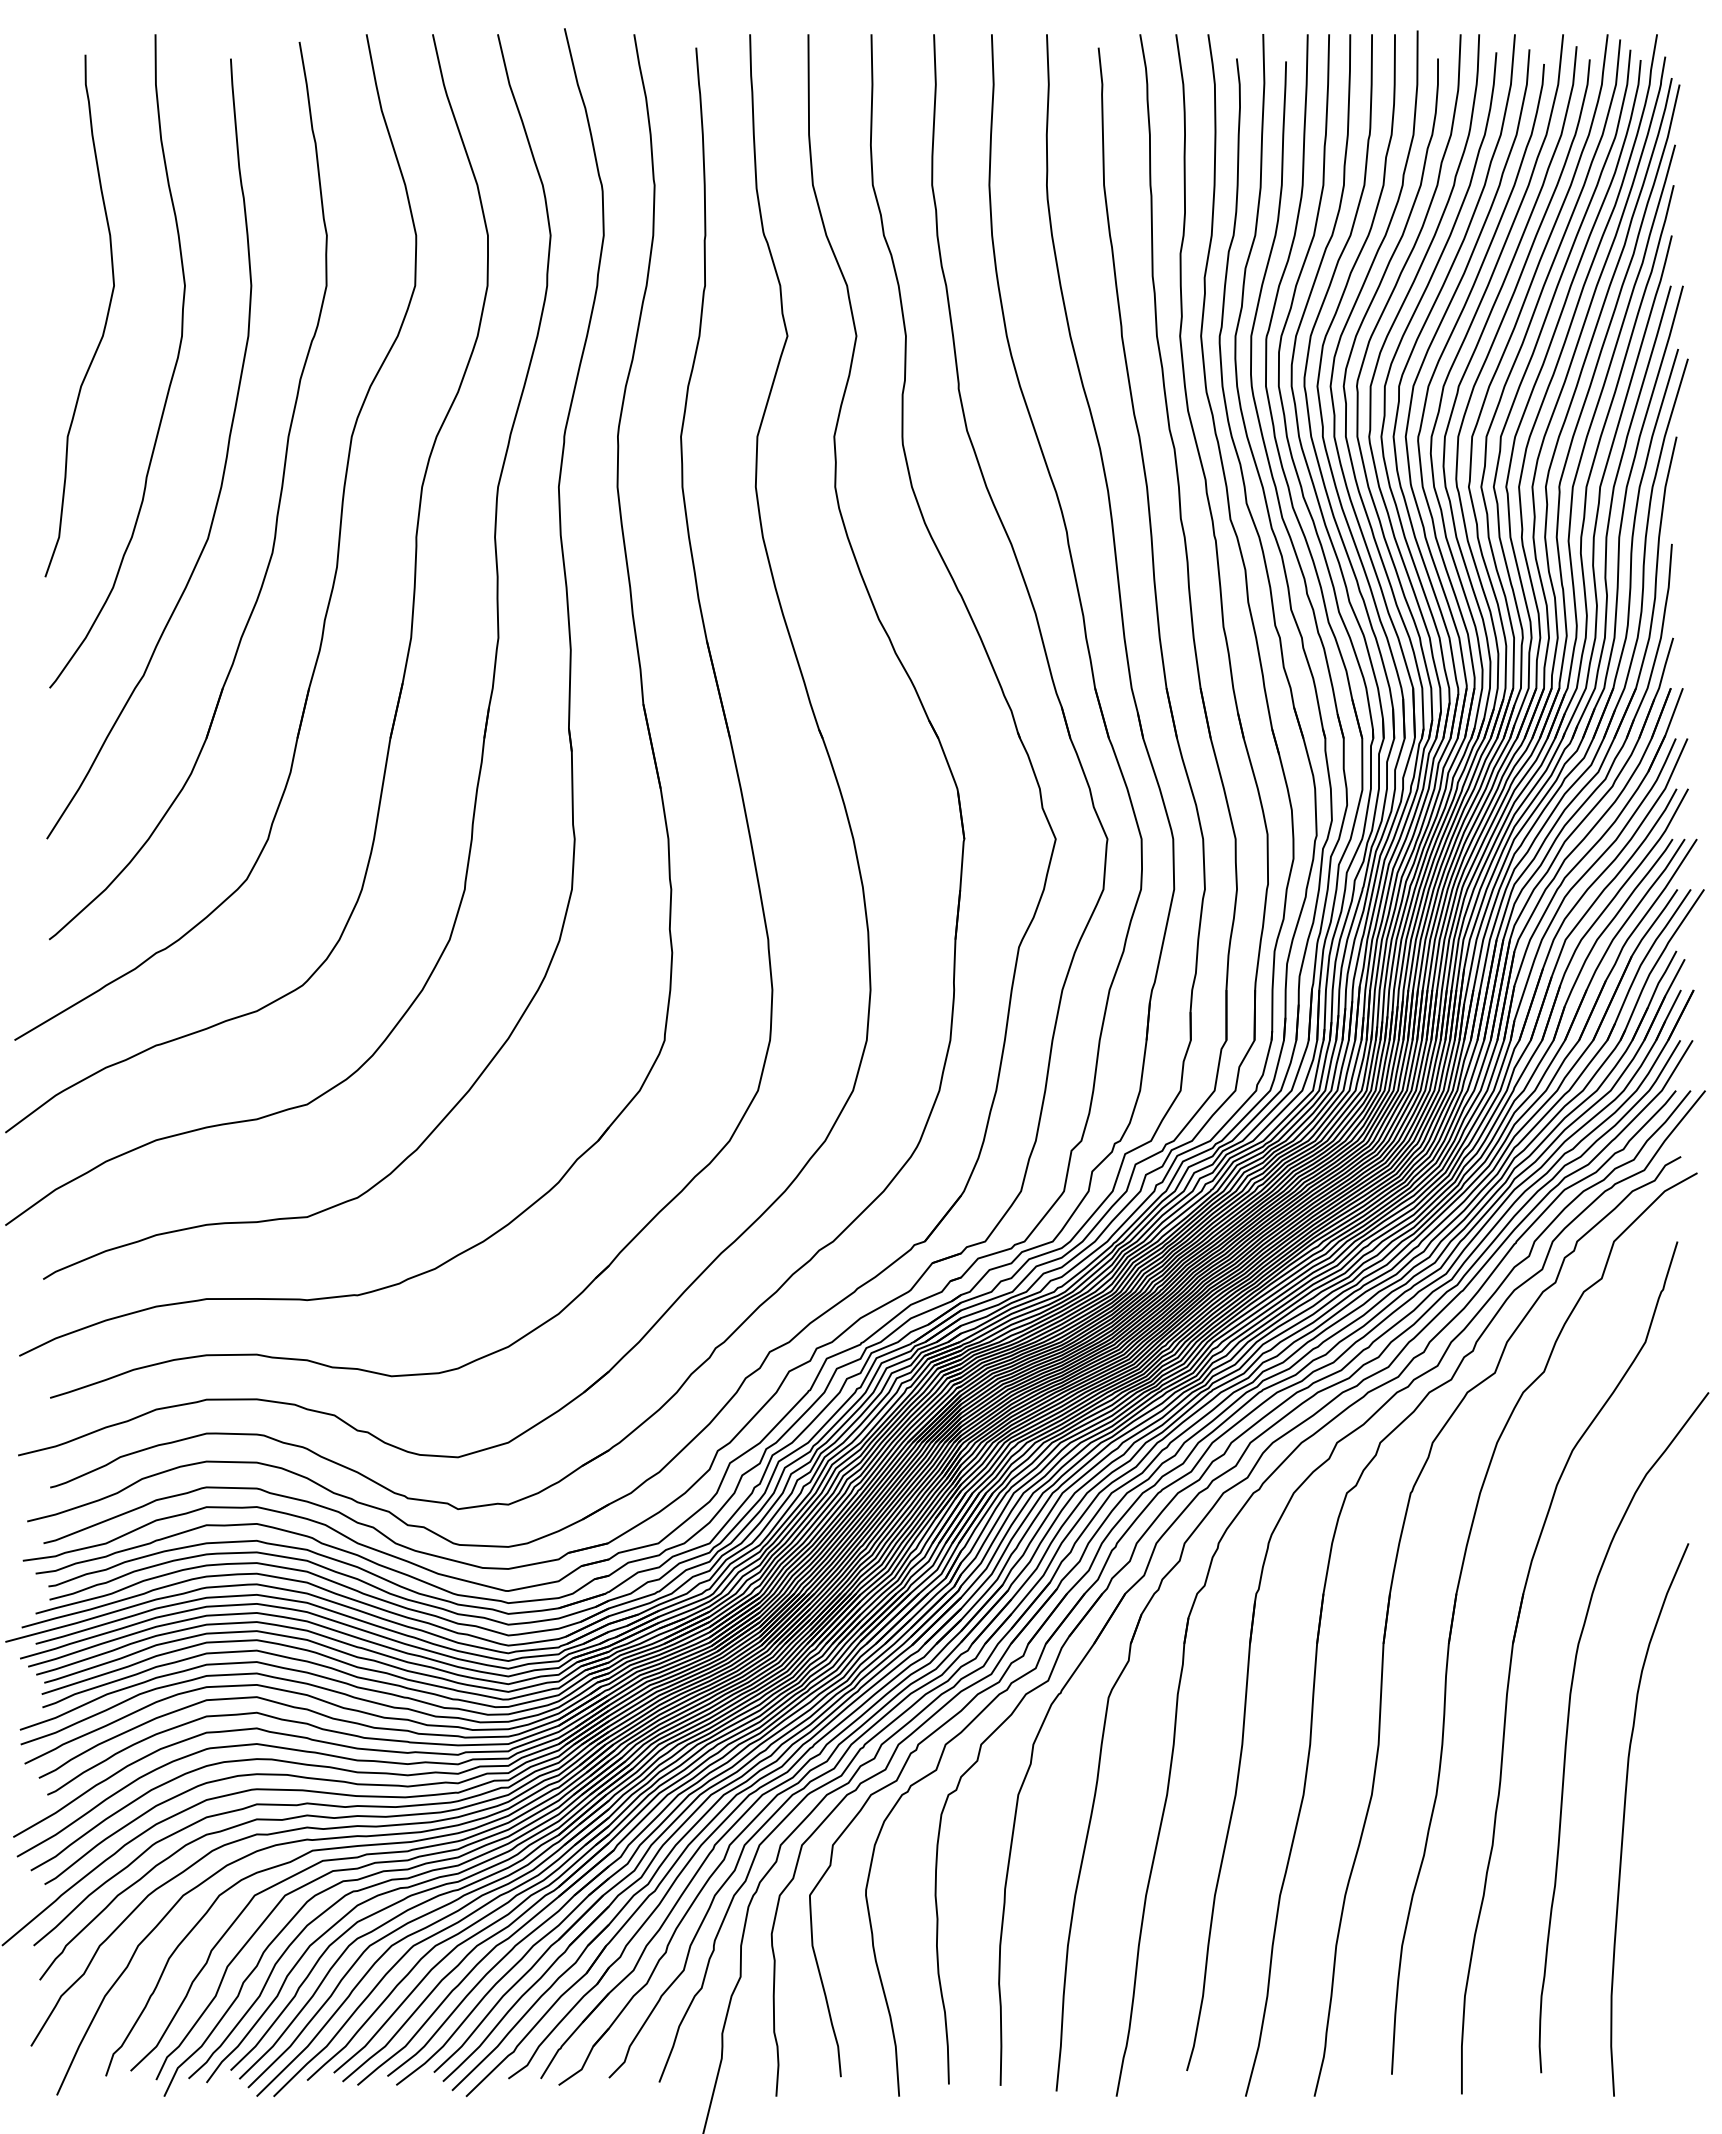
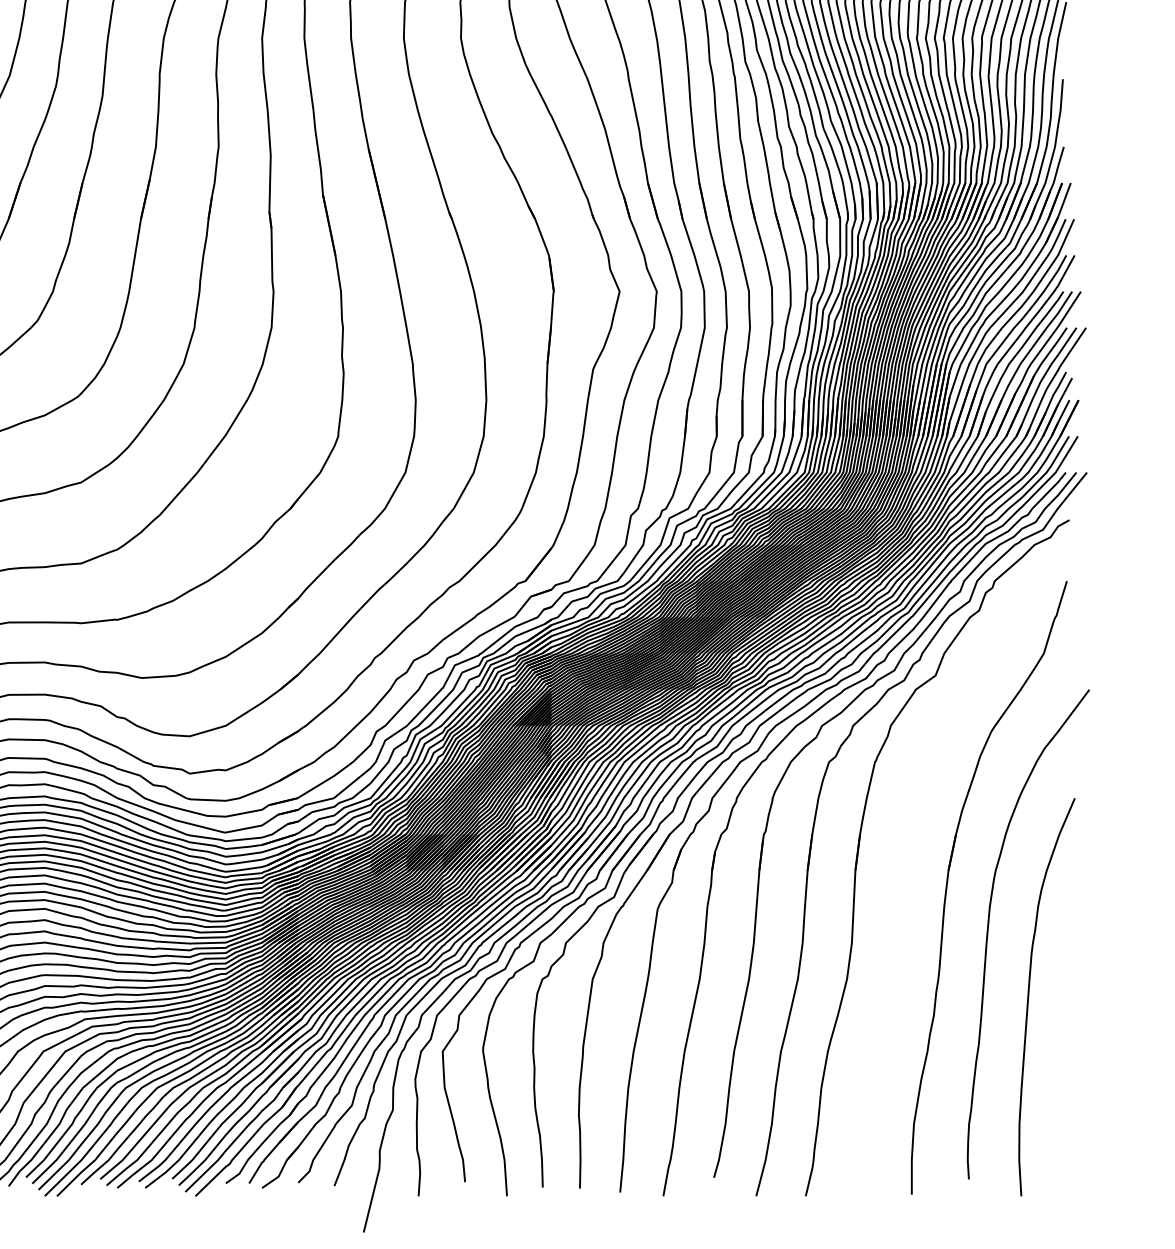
part: (1455, 1608) -> (907, 845), removed

